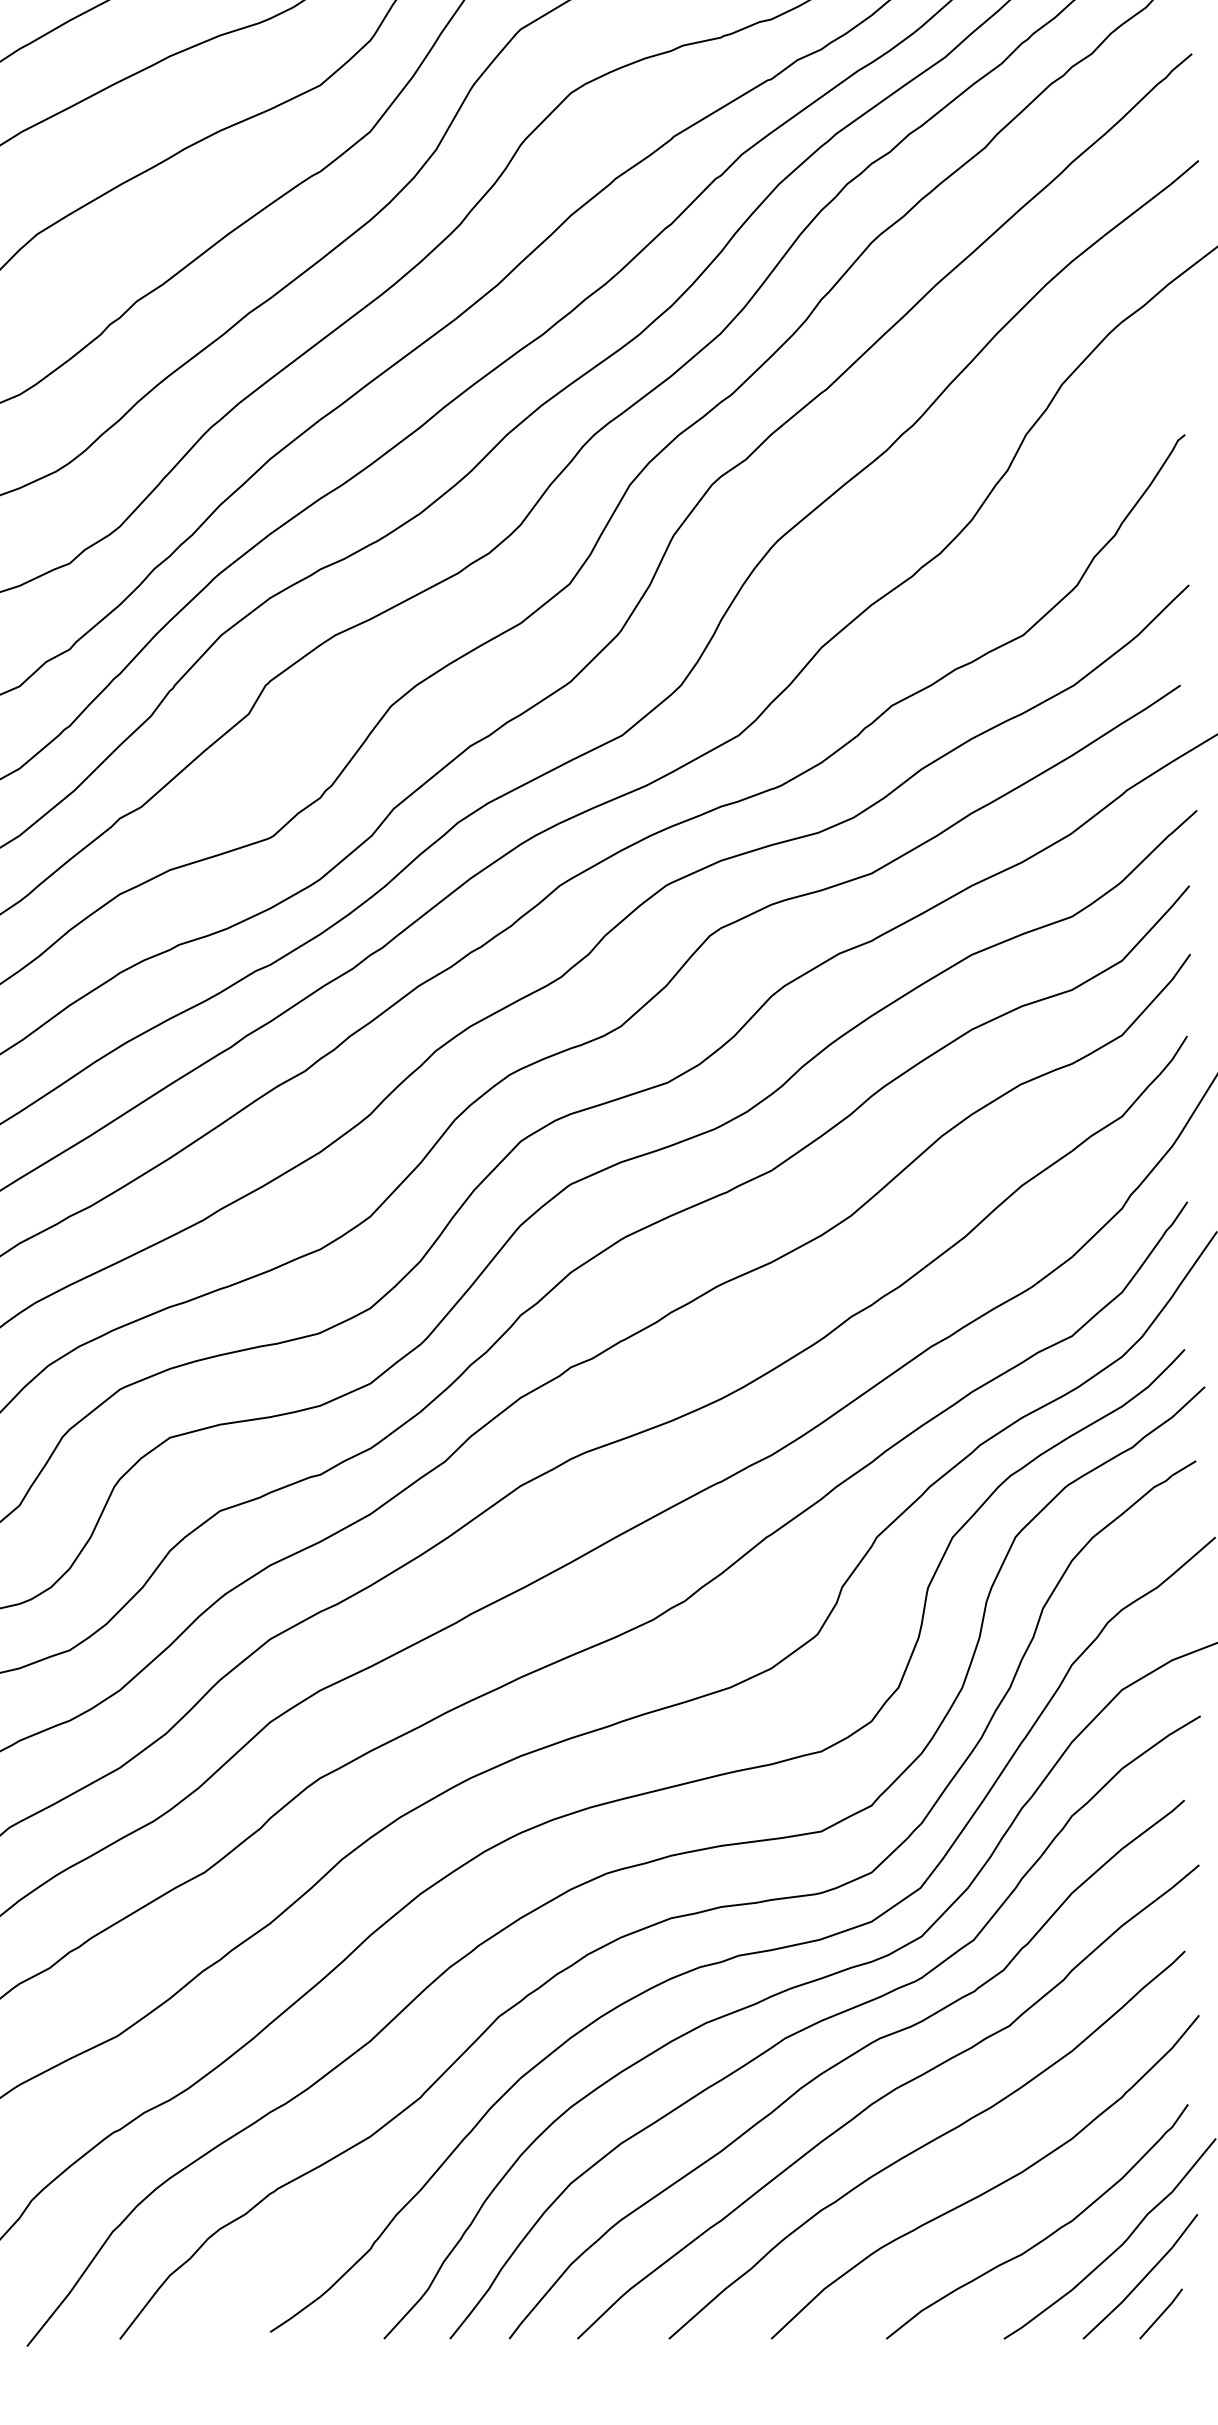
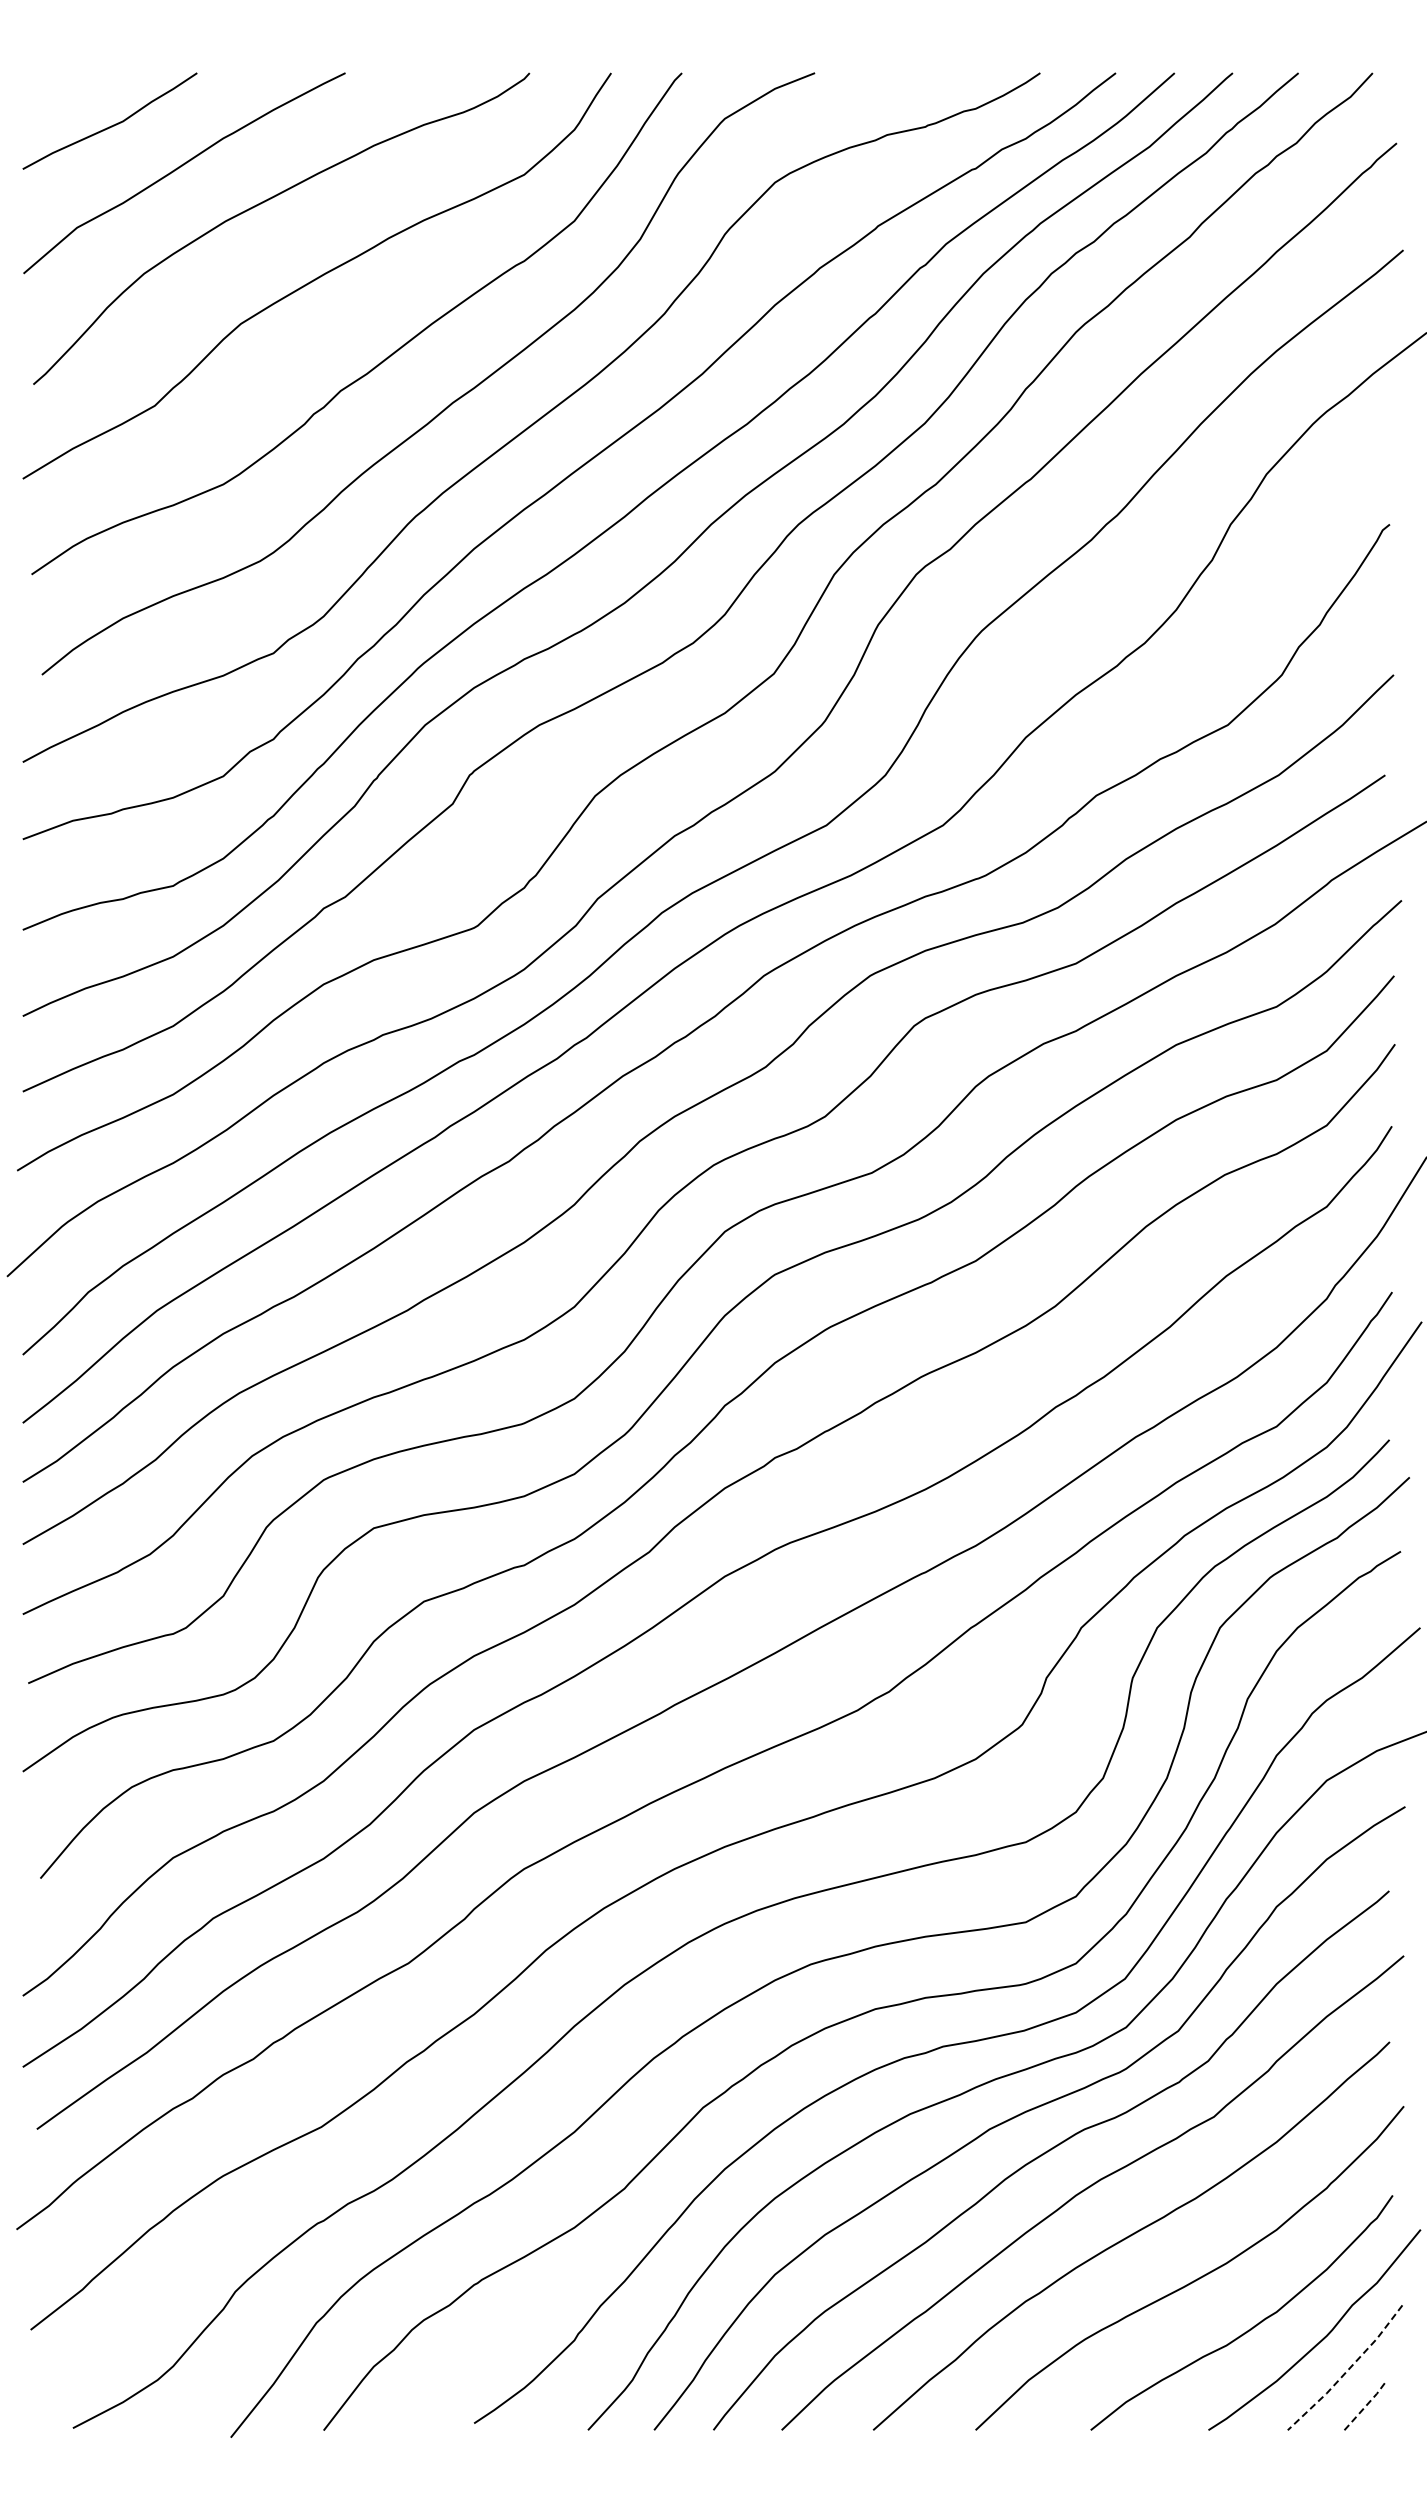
line: (1143, 2279) -> (1348, 2370), solid -> dashed
line: (1161, 2313) -> (1366, 2404), solid -> dashed

